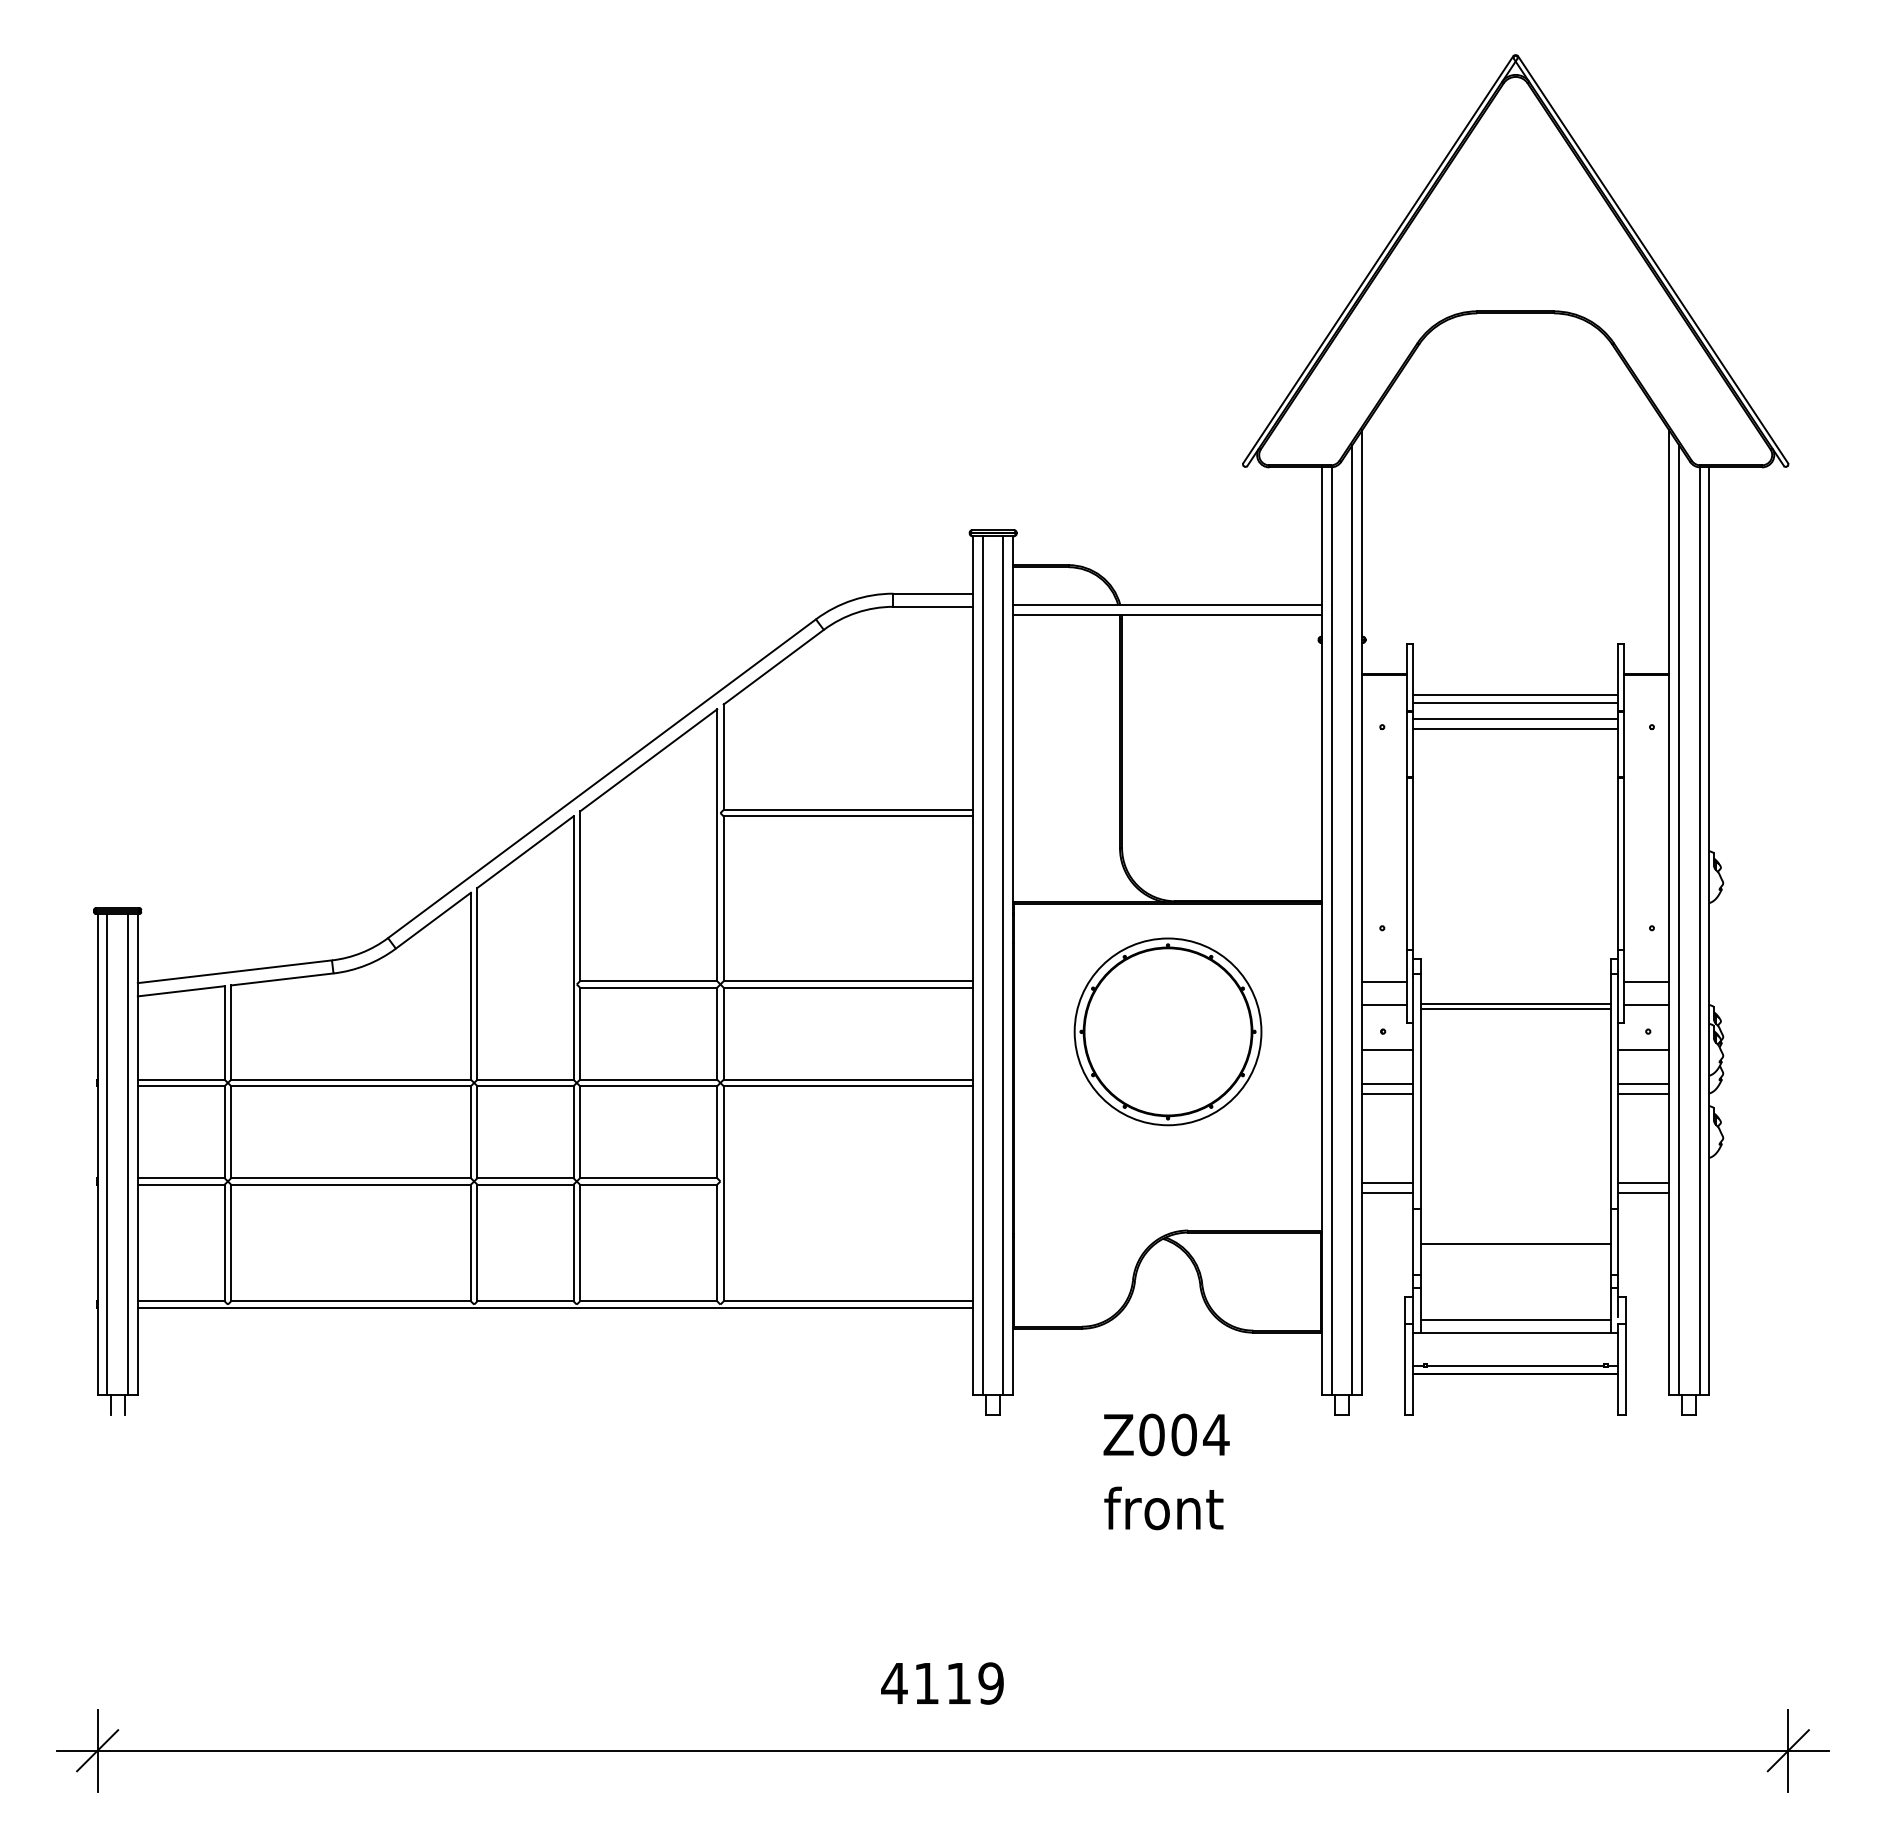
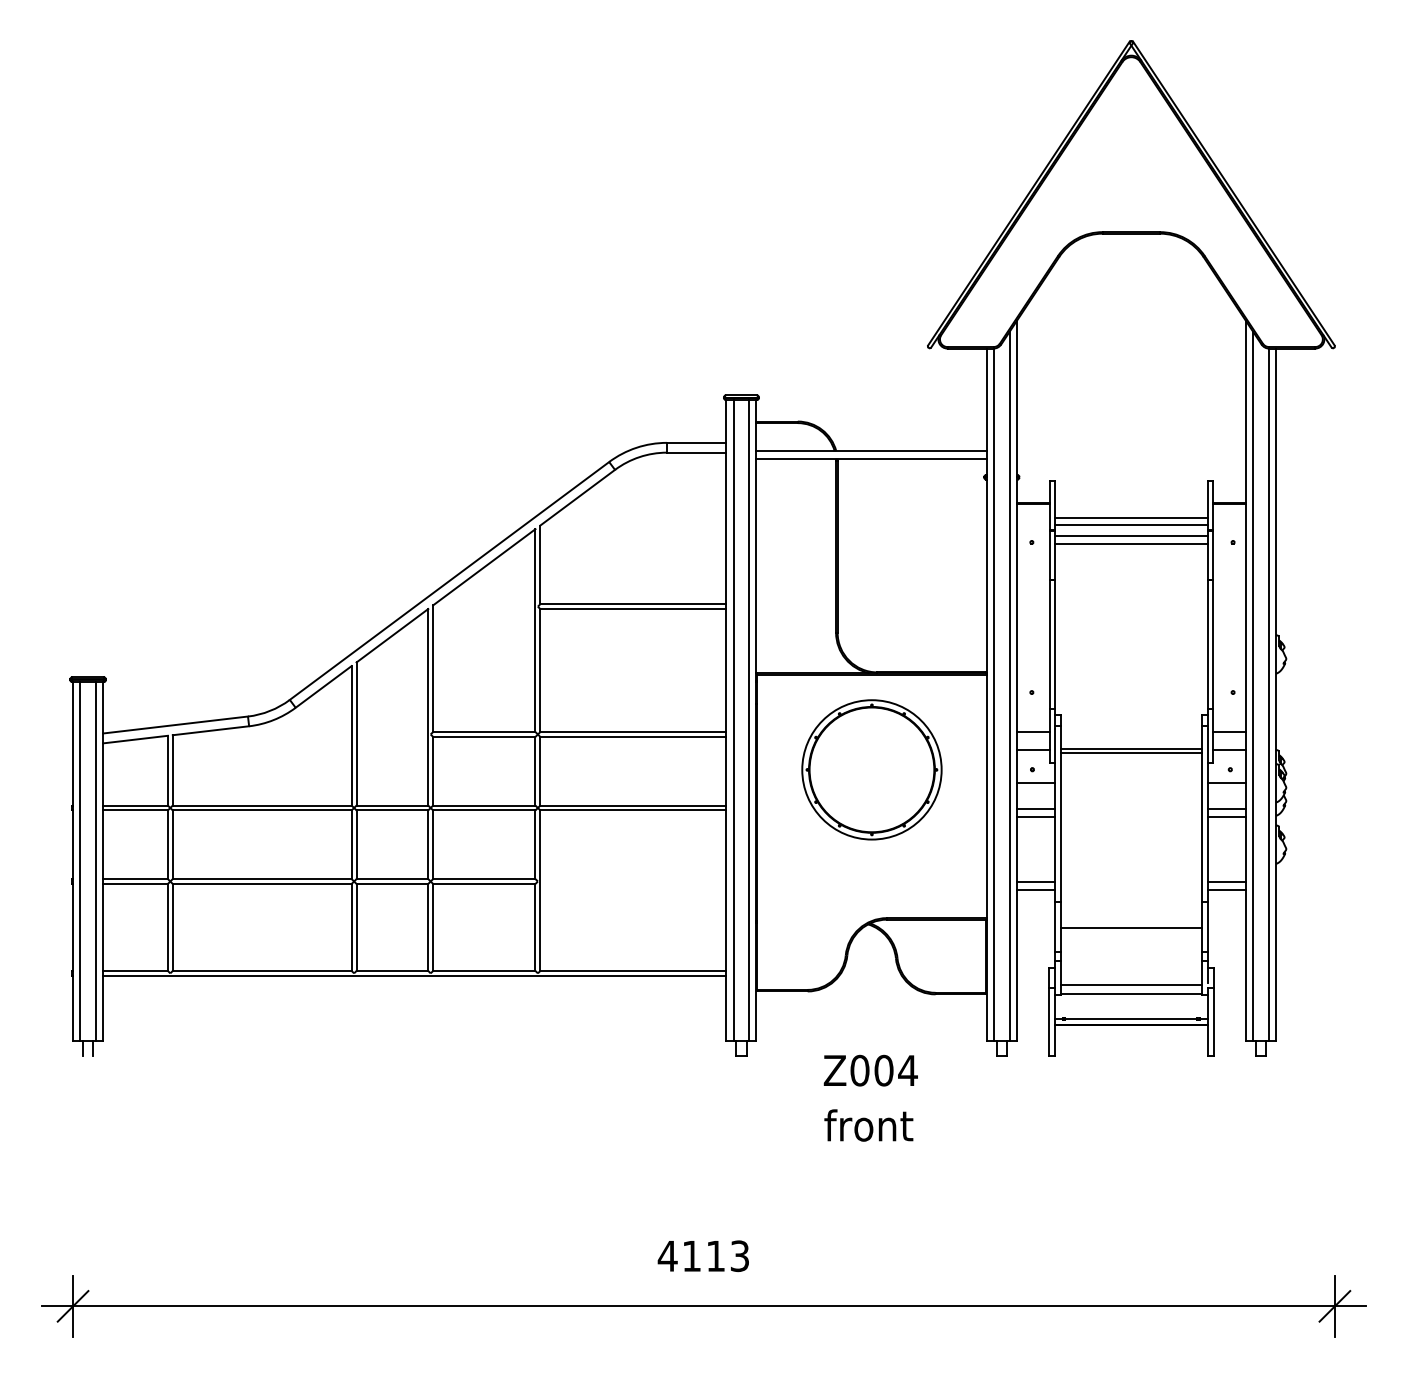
text: (990, 1683) -> (739, 1256), 4119 -> 4113

